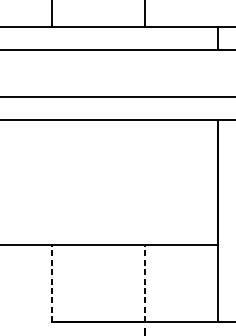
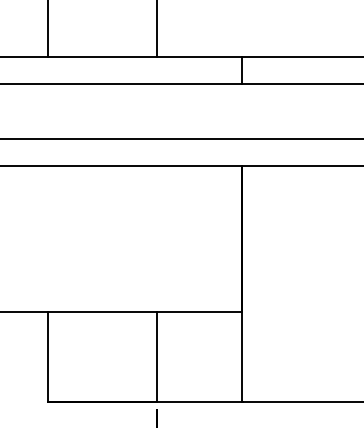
line: (52, 283) -> (48, 356), dashed -> solid
line: (145, 283) -> (157, 356), dashed -> solid

